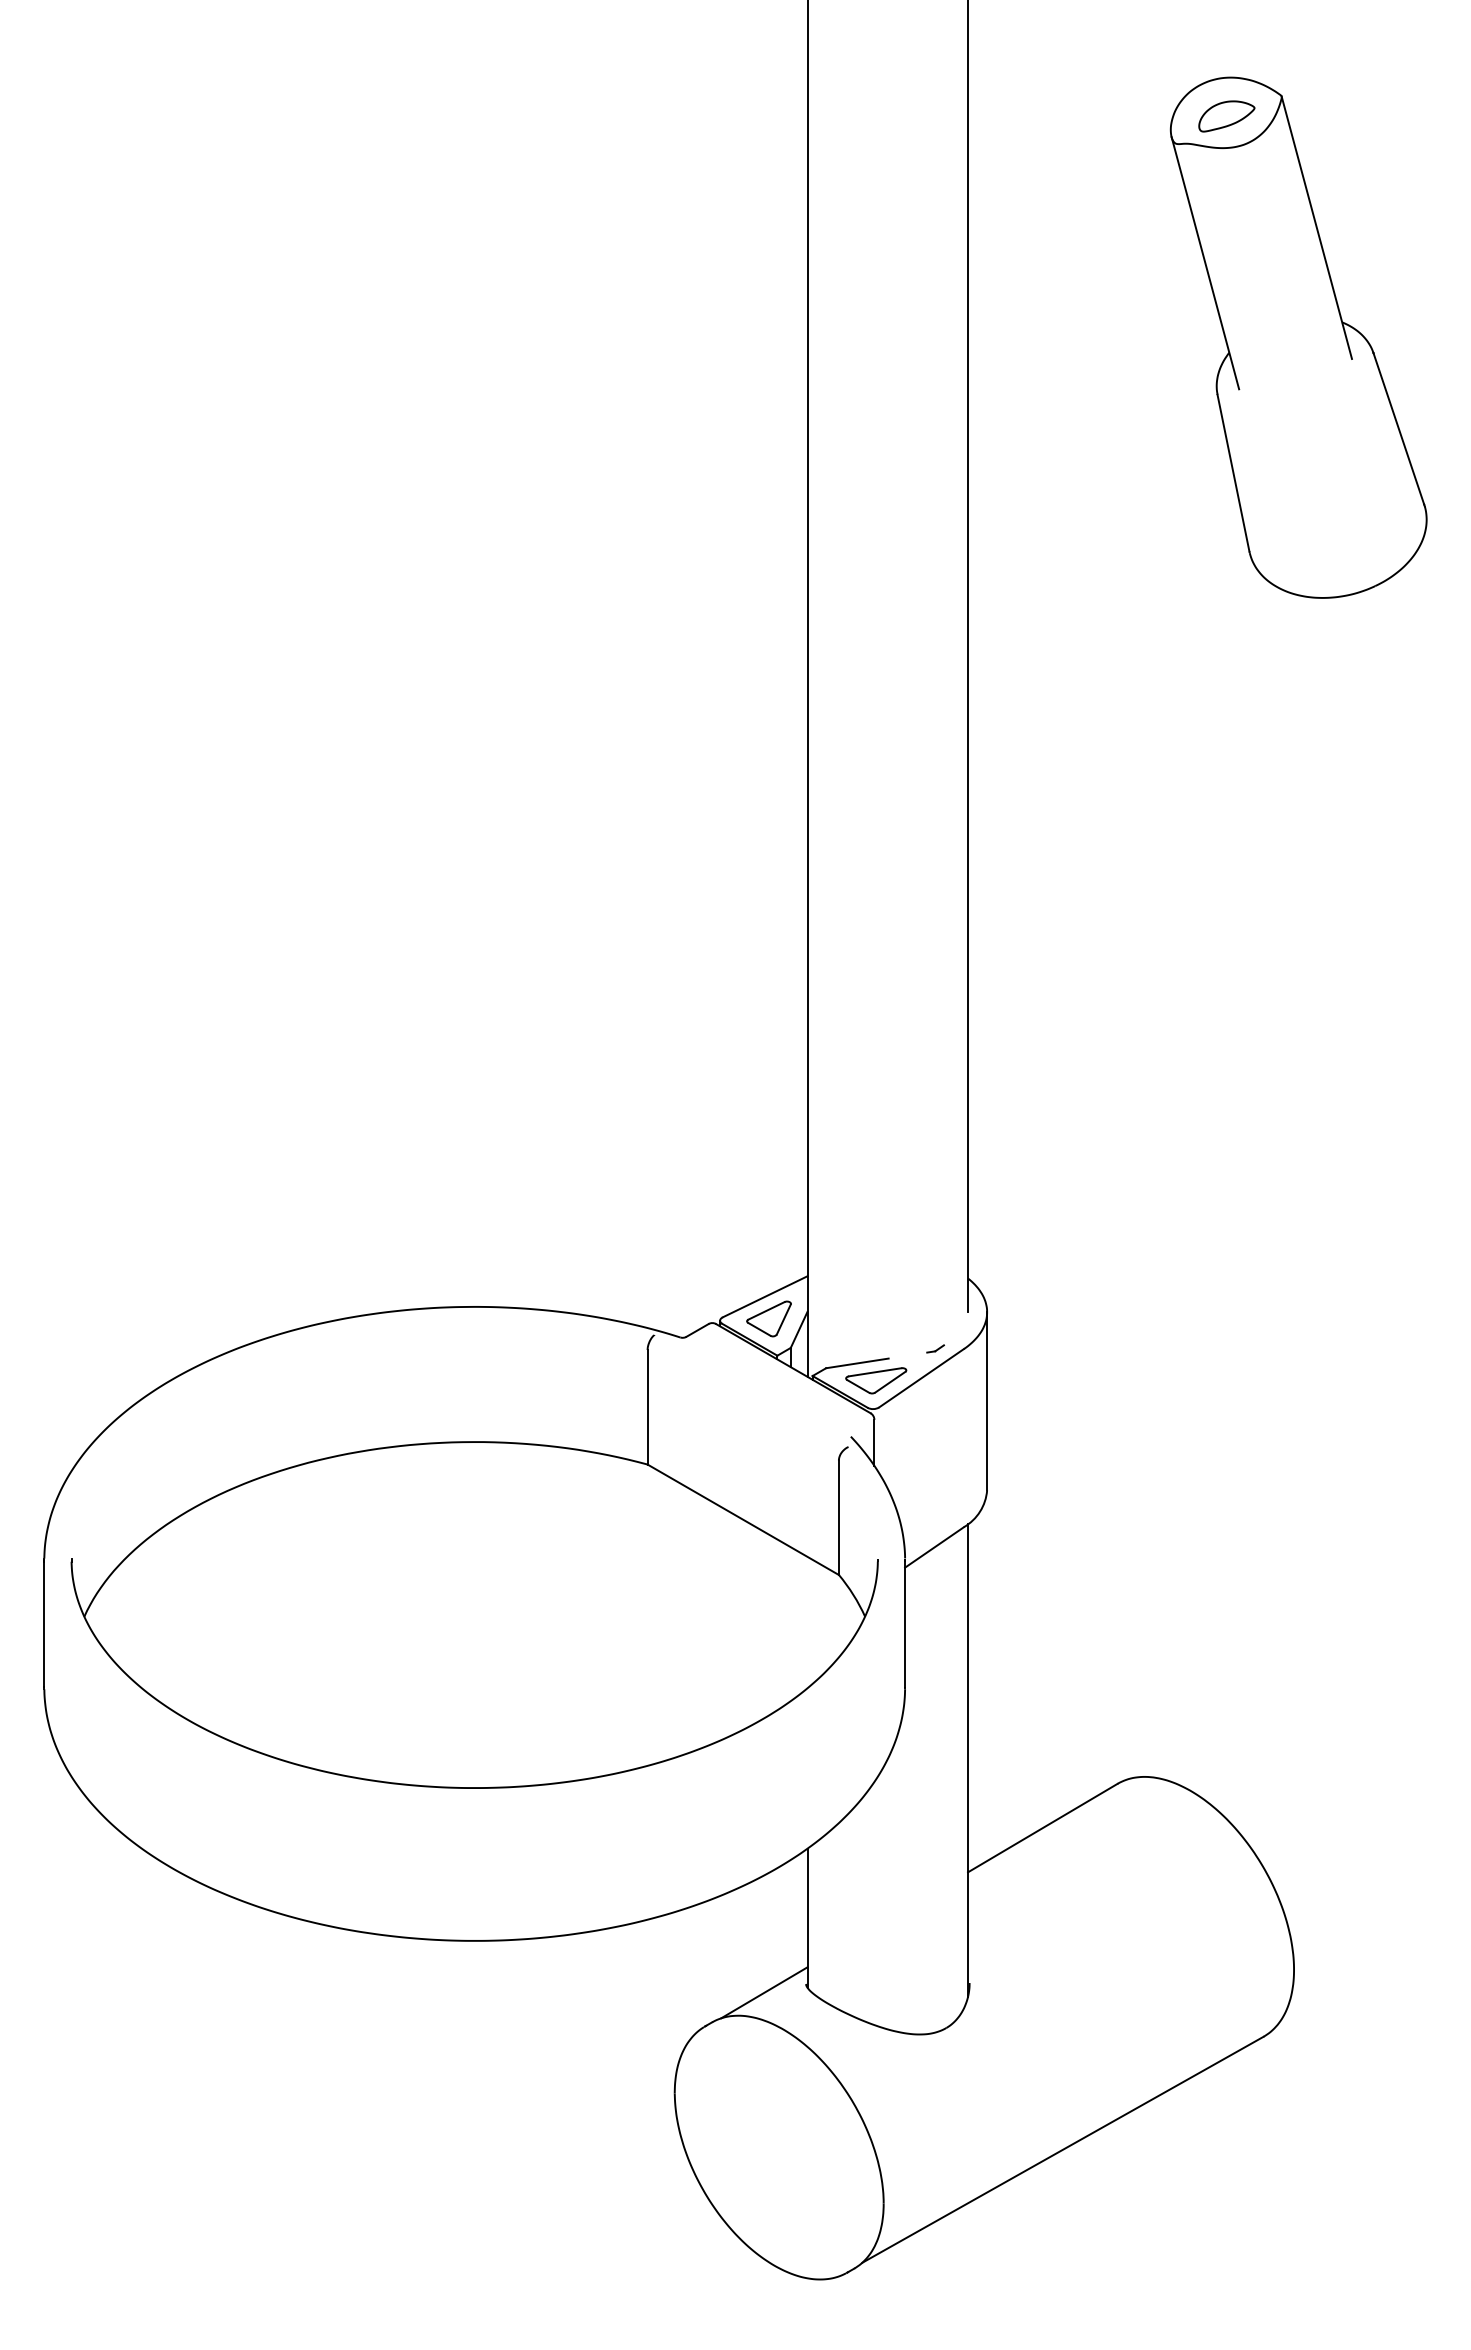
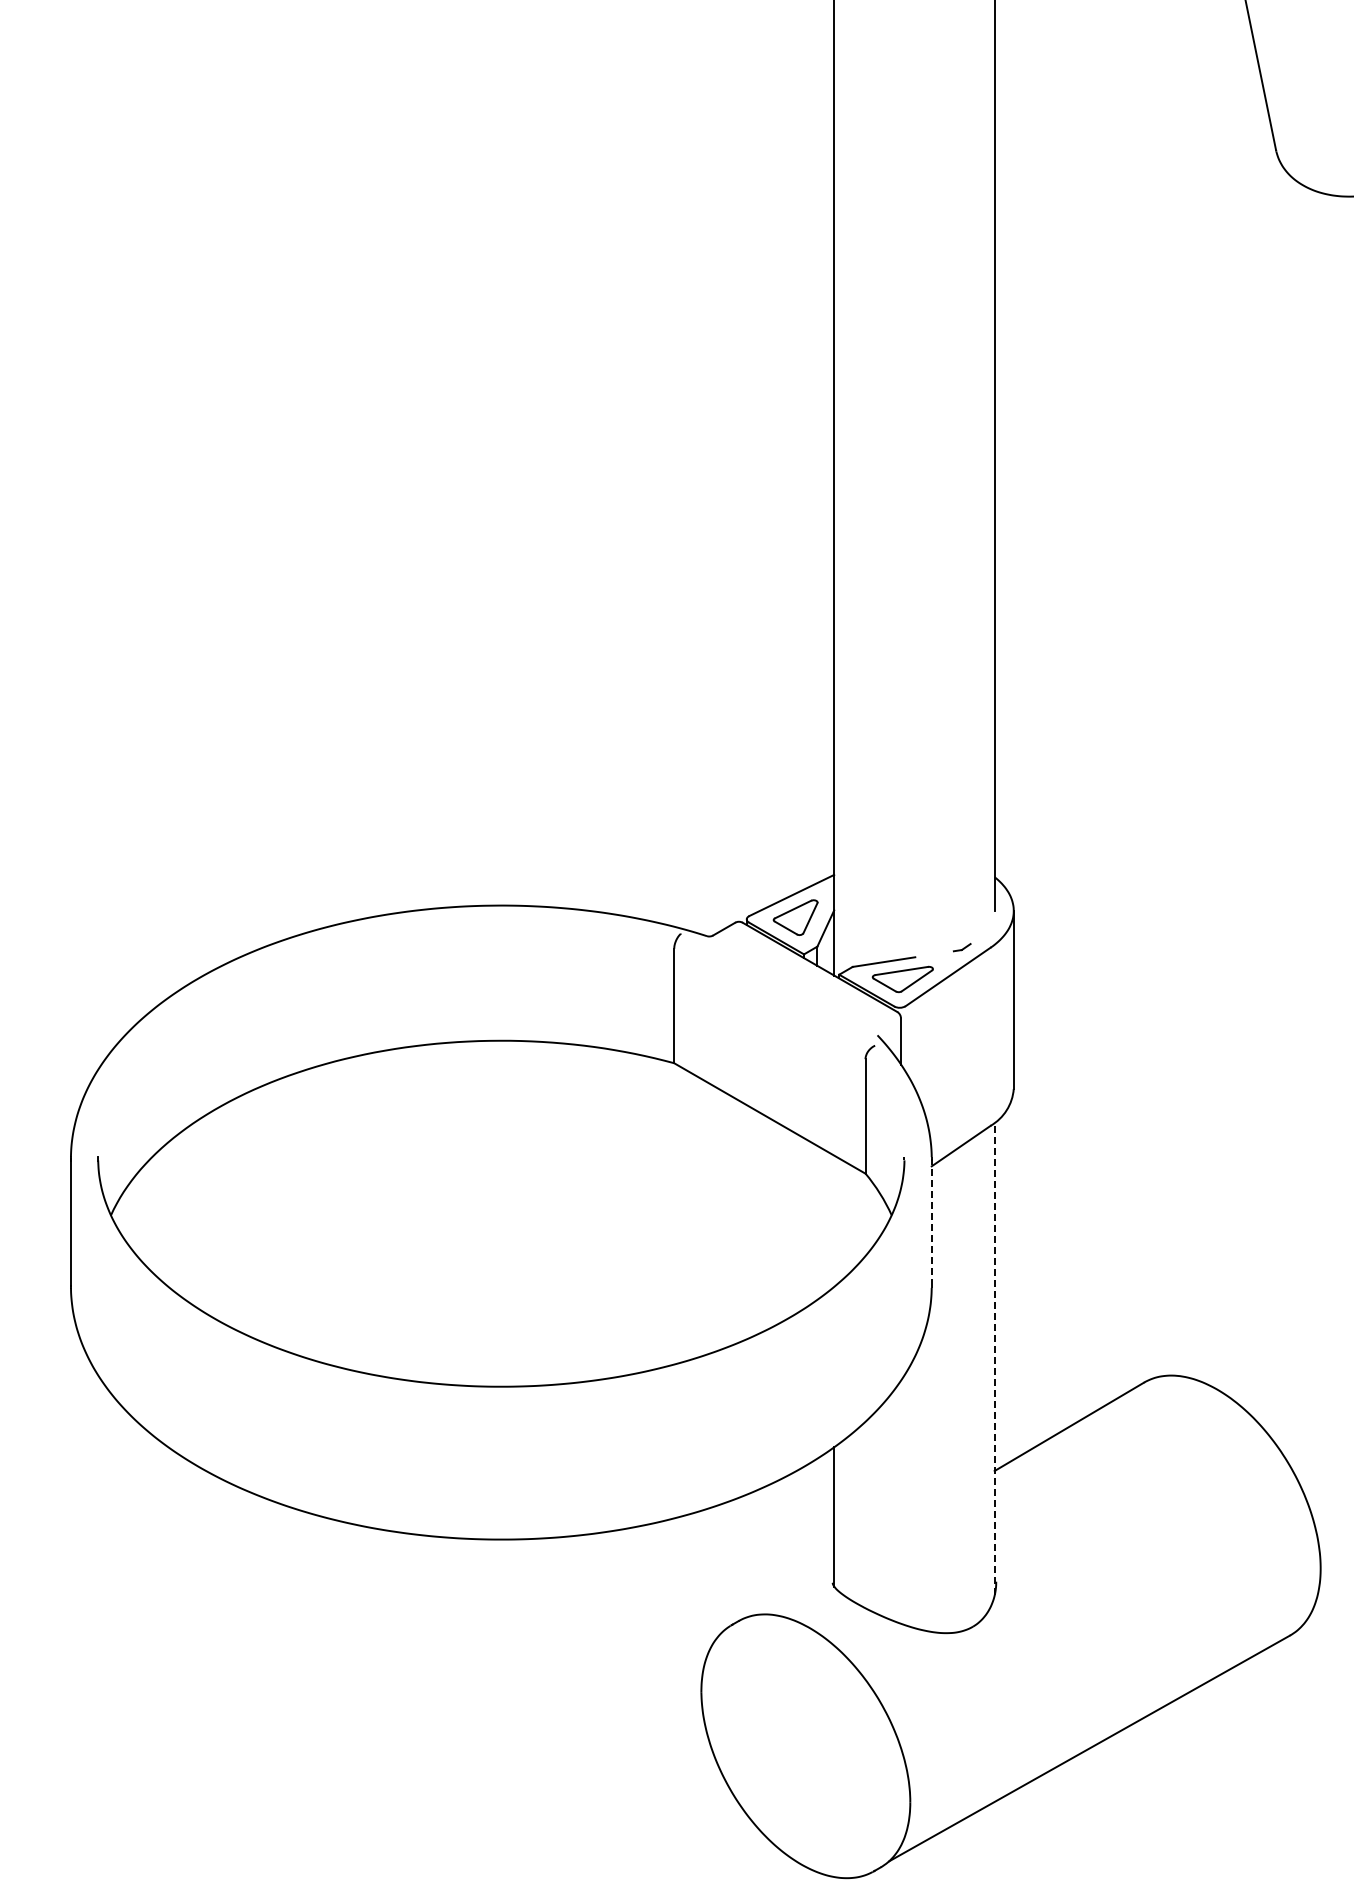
line: (905, 1623) -> (932, 1222), solid -> dashed
line: (968, 1759) -> (995, 1358), solid -> dashed
line: (764, 1992) -> (791, 1591), removed

